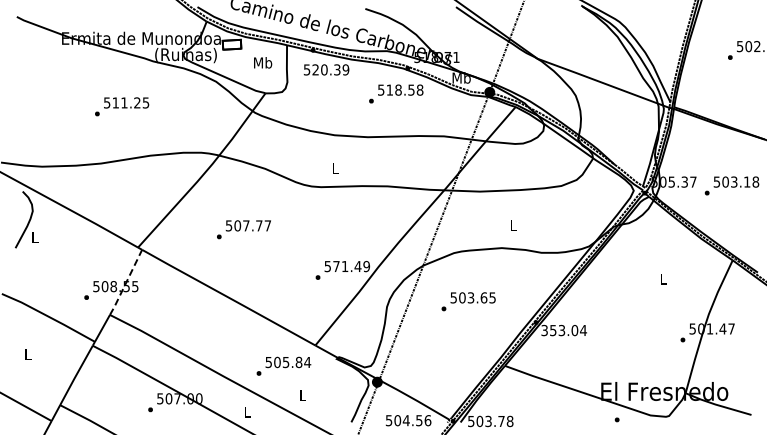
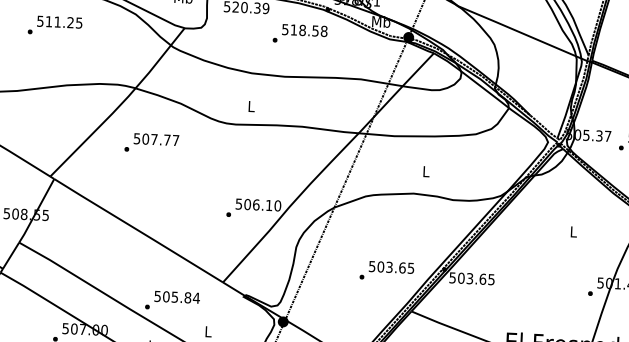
text: (396, 93) -> (300, 33), moved
text: (122, 106) -> (55, 25), moved
text: (243, 229) -> (151, 143), moved
text: (351, 266) -> (262, 205), 571.49 -> 506.10
line: (126, 282) -> (37, 210), dashed -> solid
text: (468, 301) -> (386, 270), moved
text: (564, 330) -> (472, 278), 353.04 -> 503.65
text: (283, 365) -> (172, 300), moved

